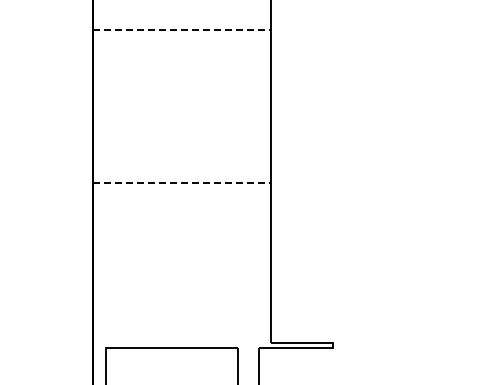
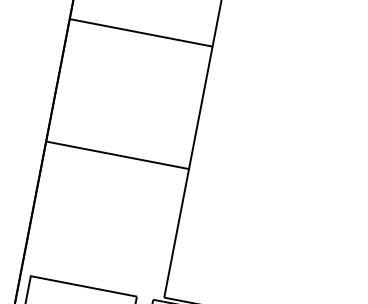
line: (182, 30) -> (141, 33), dashed -> solid
line: (182, 182) -> (117, 154), dashed -> solid

